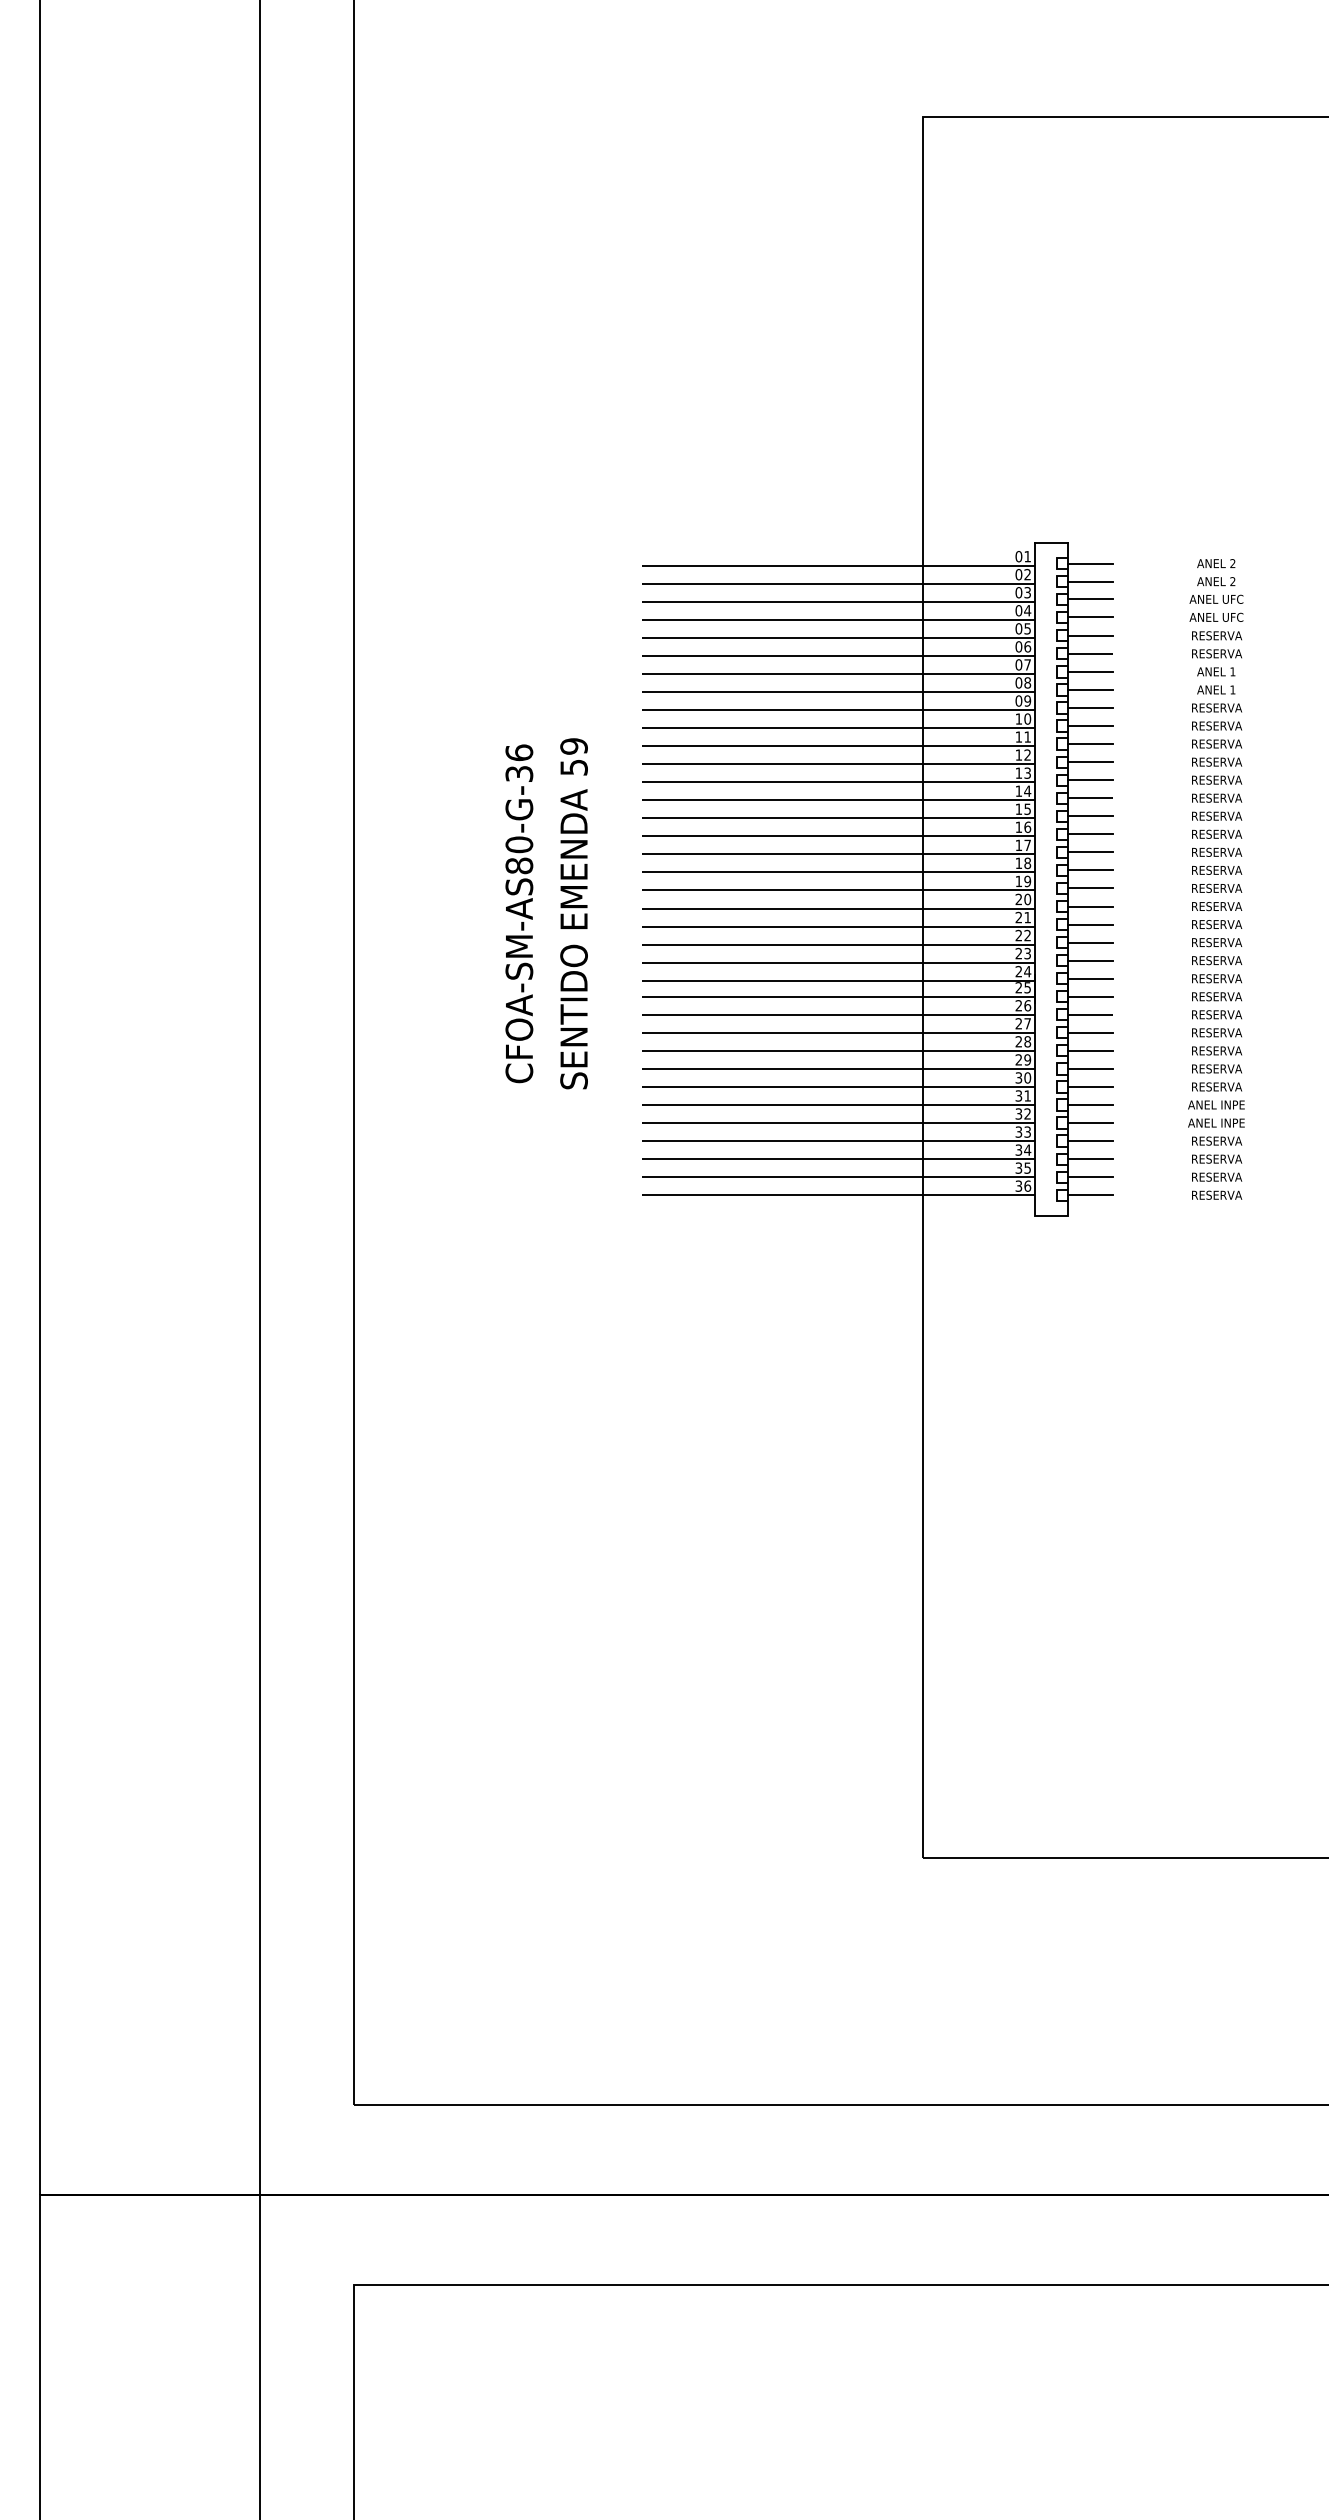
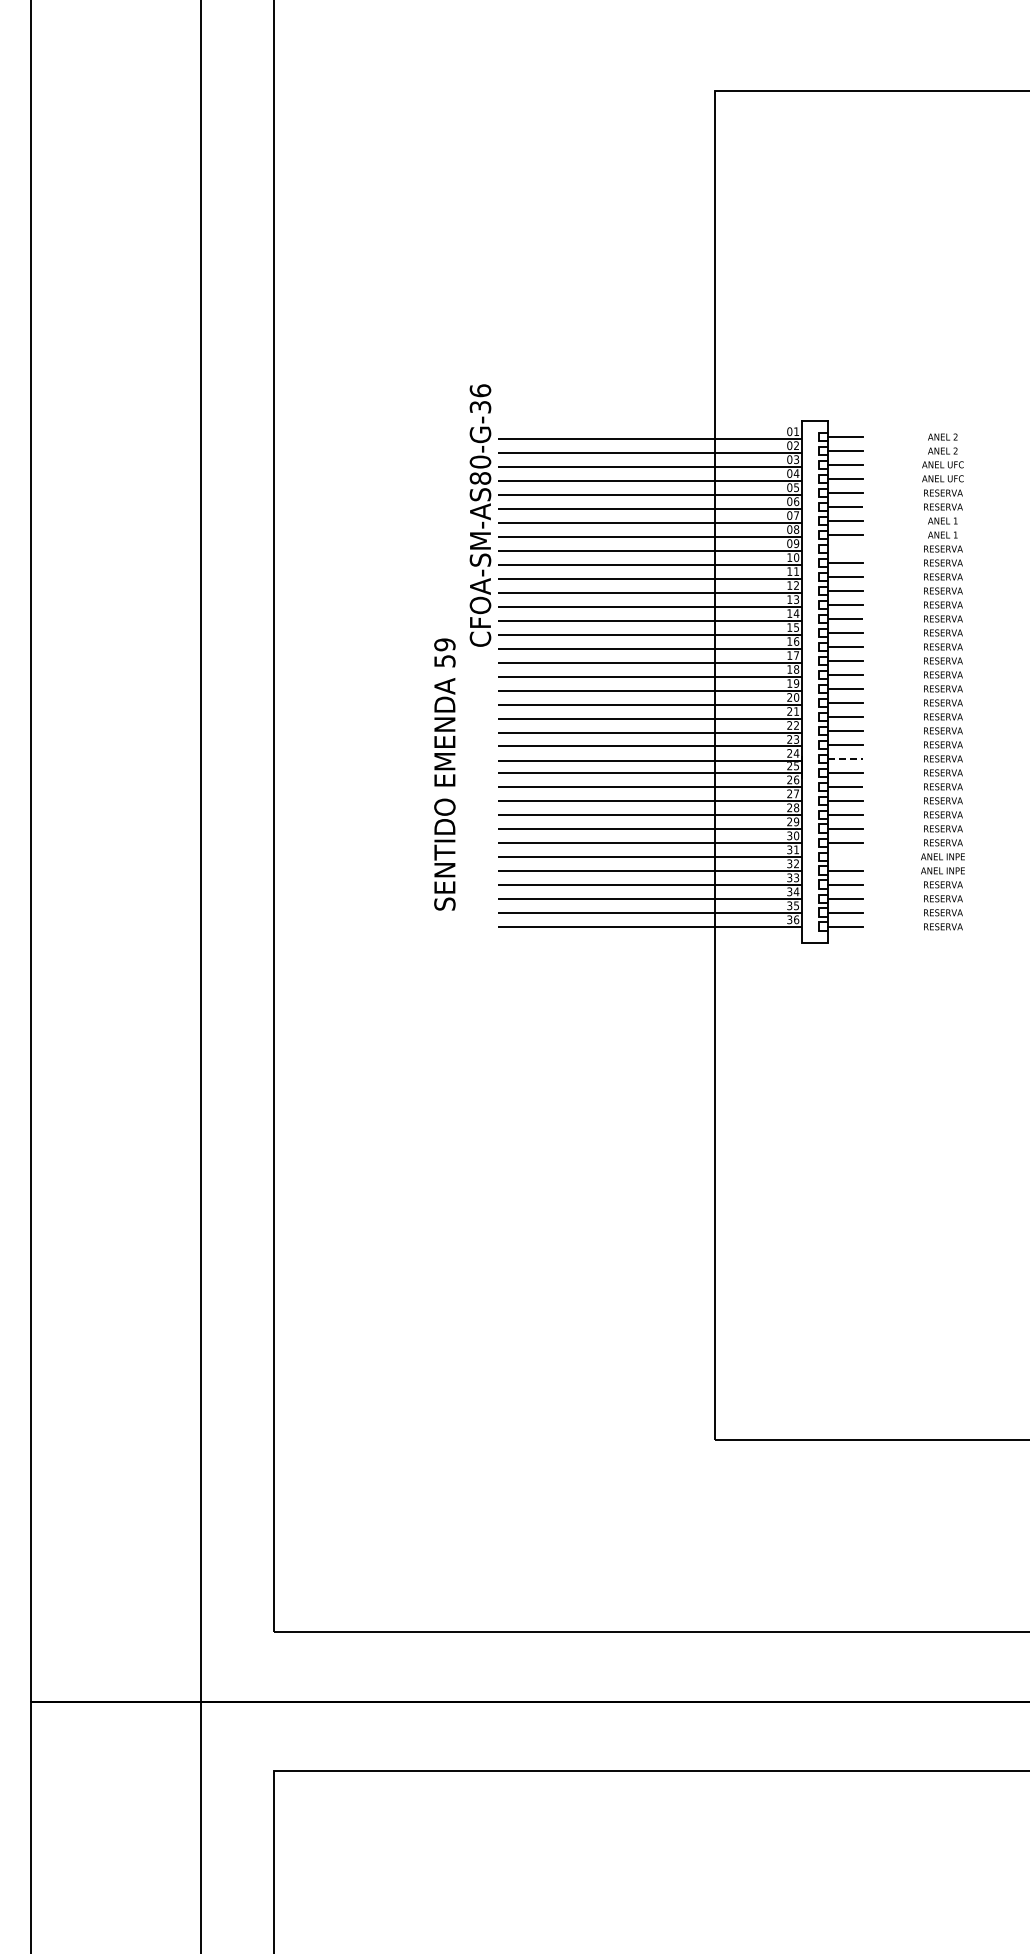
line: (1090, 708) -> (845, 549), removed
text: (519, 913) -> (480, 515), moved
text: (573, 913) -> (444, 774), moved
line: (1092, 978) -> (846, 758), solid -> dashed
line: (1090, 1104) -> (845, 856), removed

